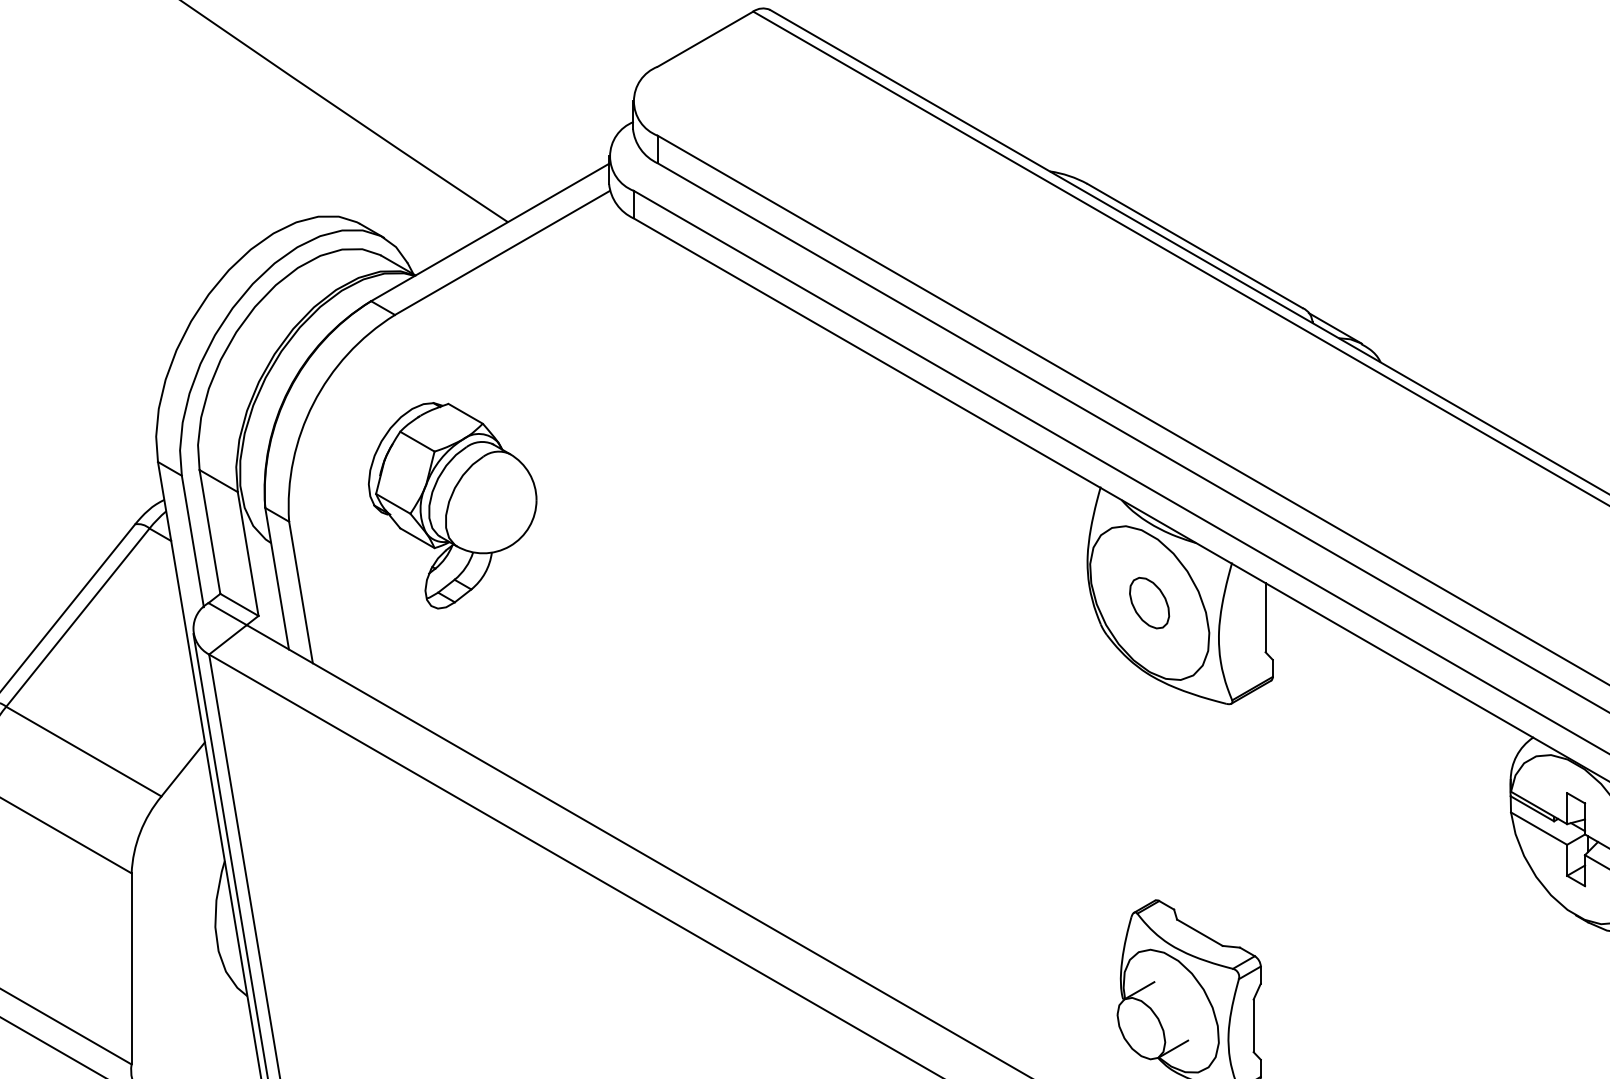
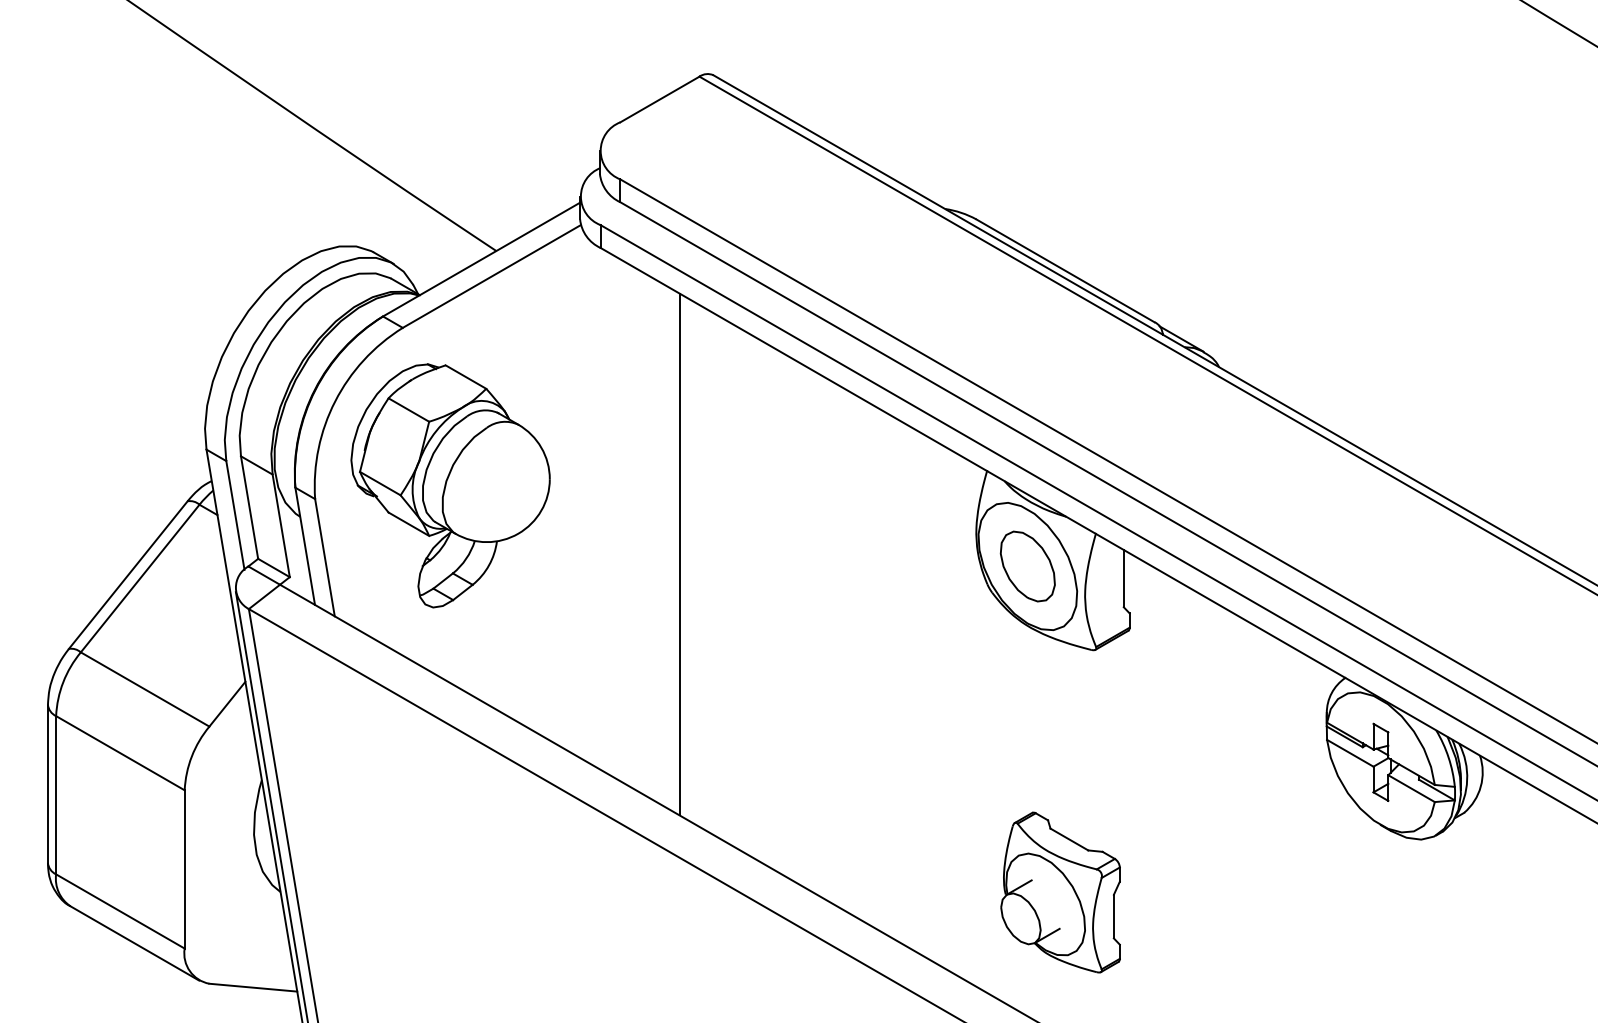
part: (452, 505) -> (450, 485), size x1.43
line: (729, 588) -> (679, 554), added
part: (1149, 603) -> (1027, 566), size x1.67

